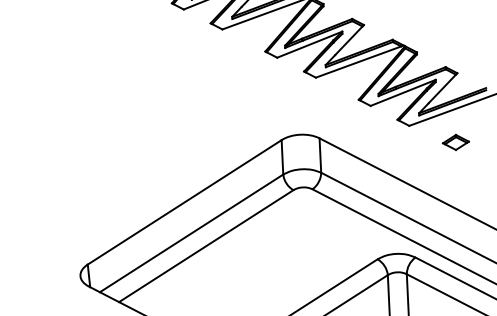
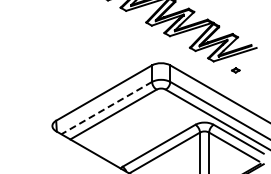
part: (455, 142) -> (235, 70), size x0.6
line: (191, 234) -> (106, 108), solid -> dashed

